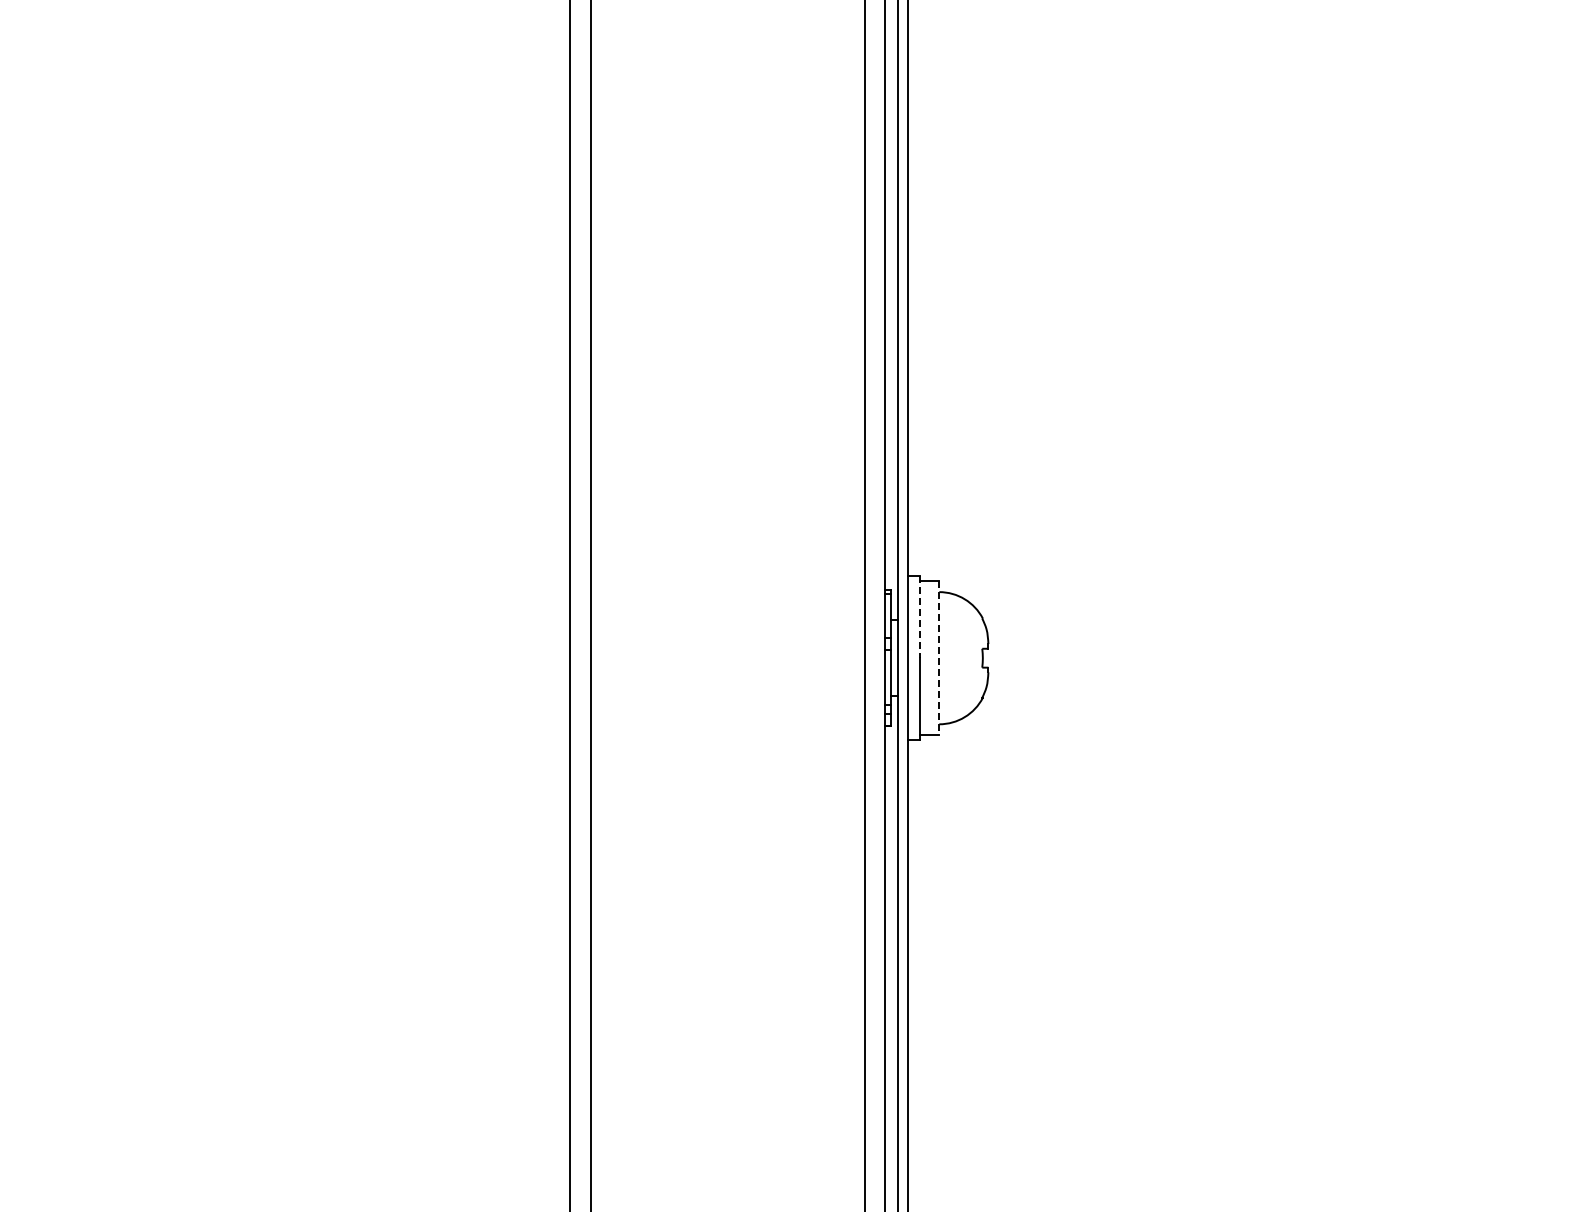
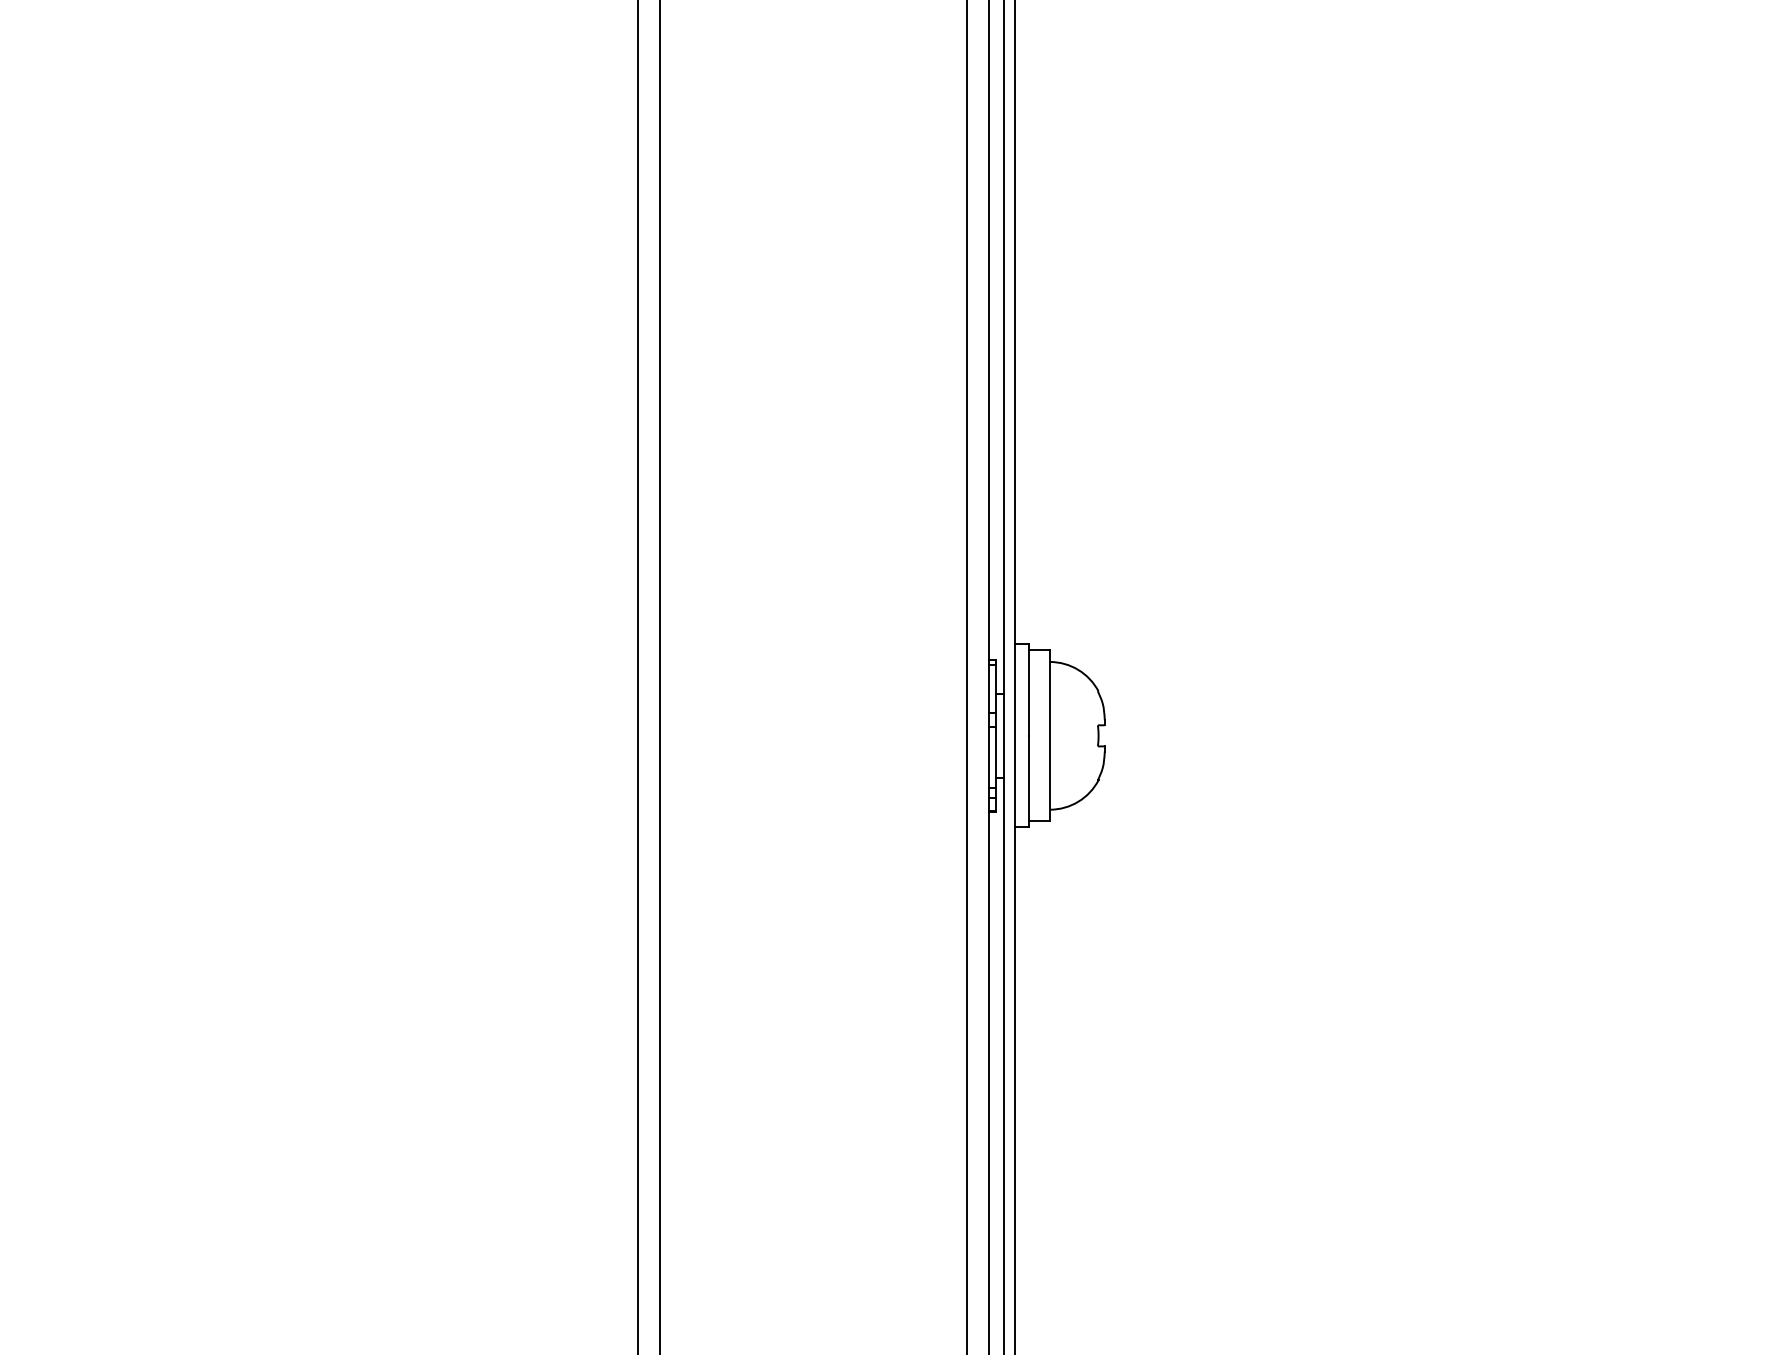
line: (920, 617) -> (1028, 690), dashed -> solid
line: (939, 658) -> (1050, 736), dashed -> solid

